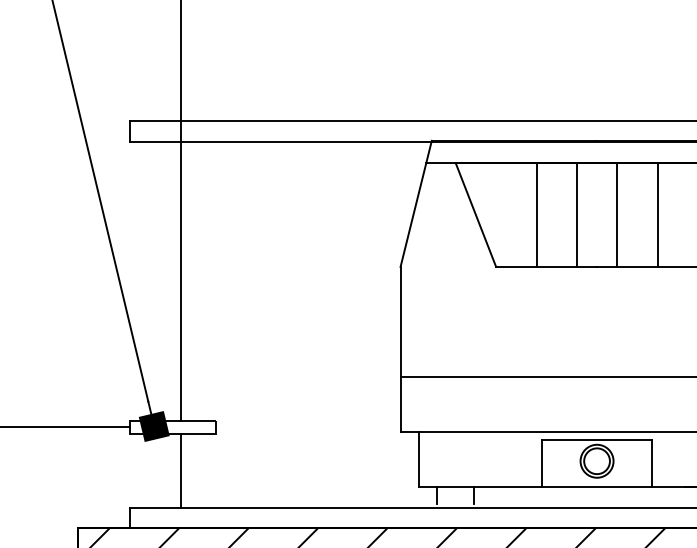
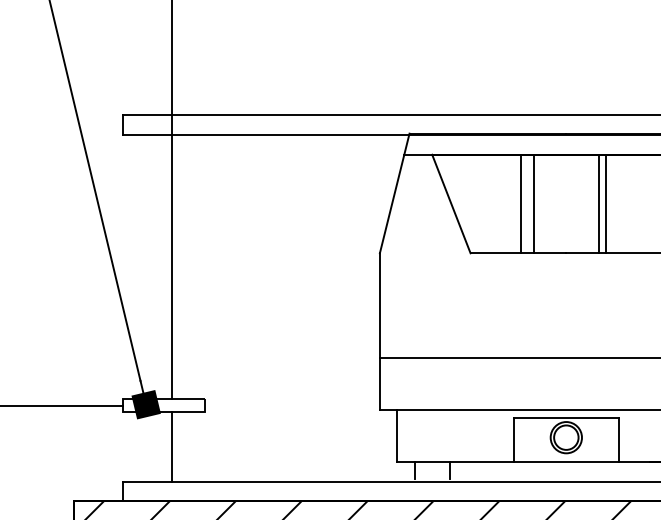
line: (536, 214) -> (533, 203), moved
line: (576, 214) -> (520, 203), moved
line: (617, 214) -> (606, 203), moved
line: (657, 214) -> (599, 203), moved

